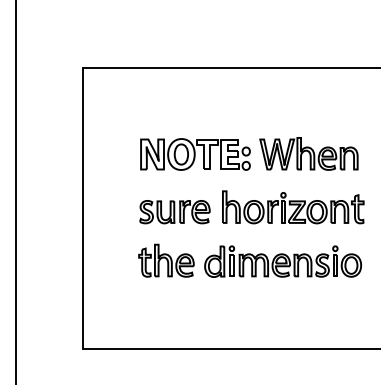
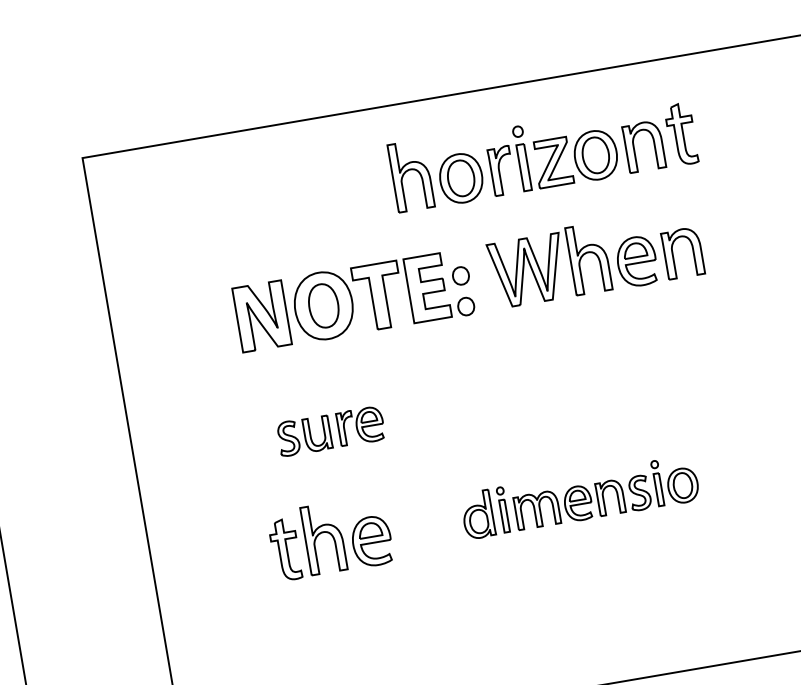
part: (293, 207) -> (543, 154), moved
part: (174, 212) -> (330, 432), size x0.7
part: (283, 261) -> (580, 496), size x0.7

